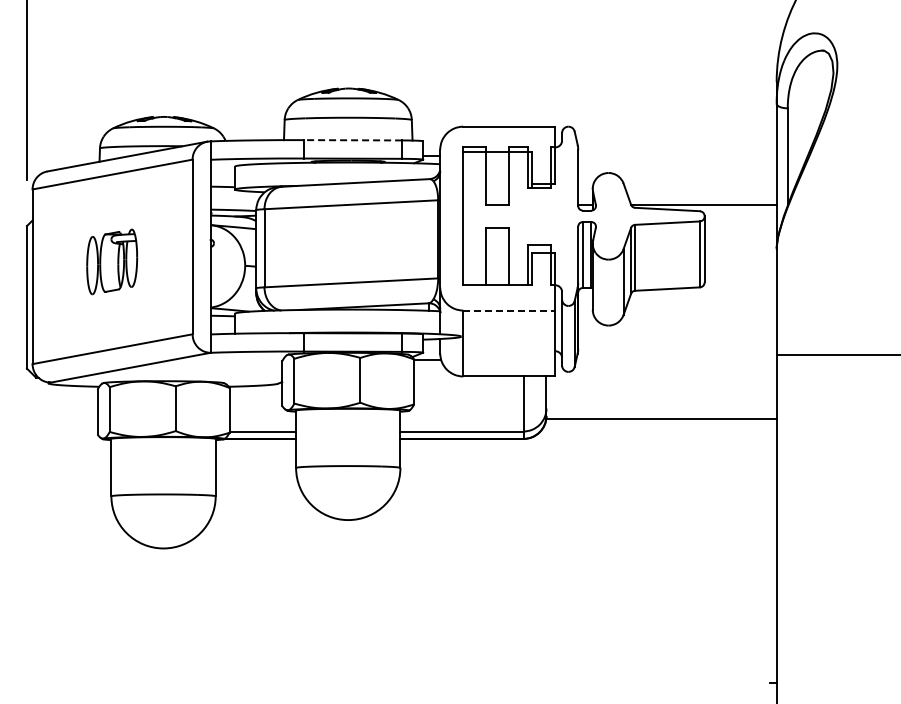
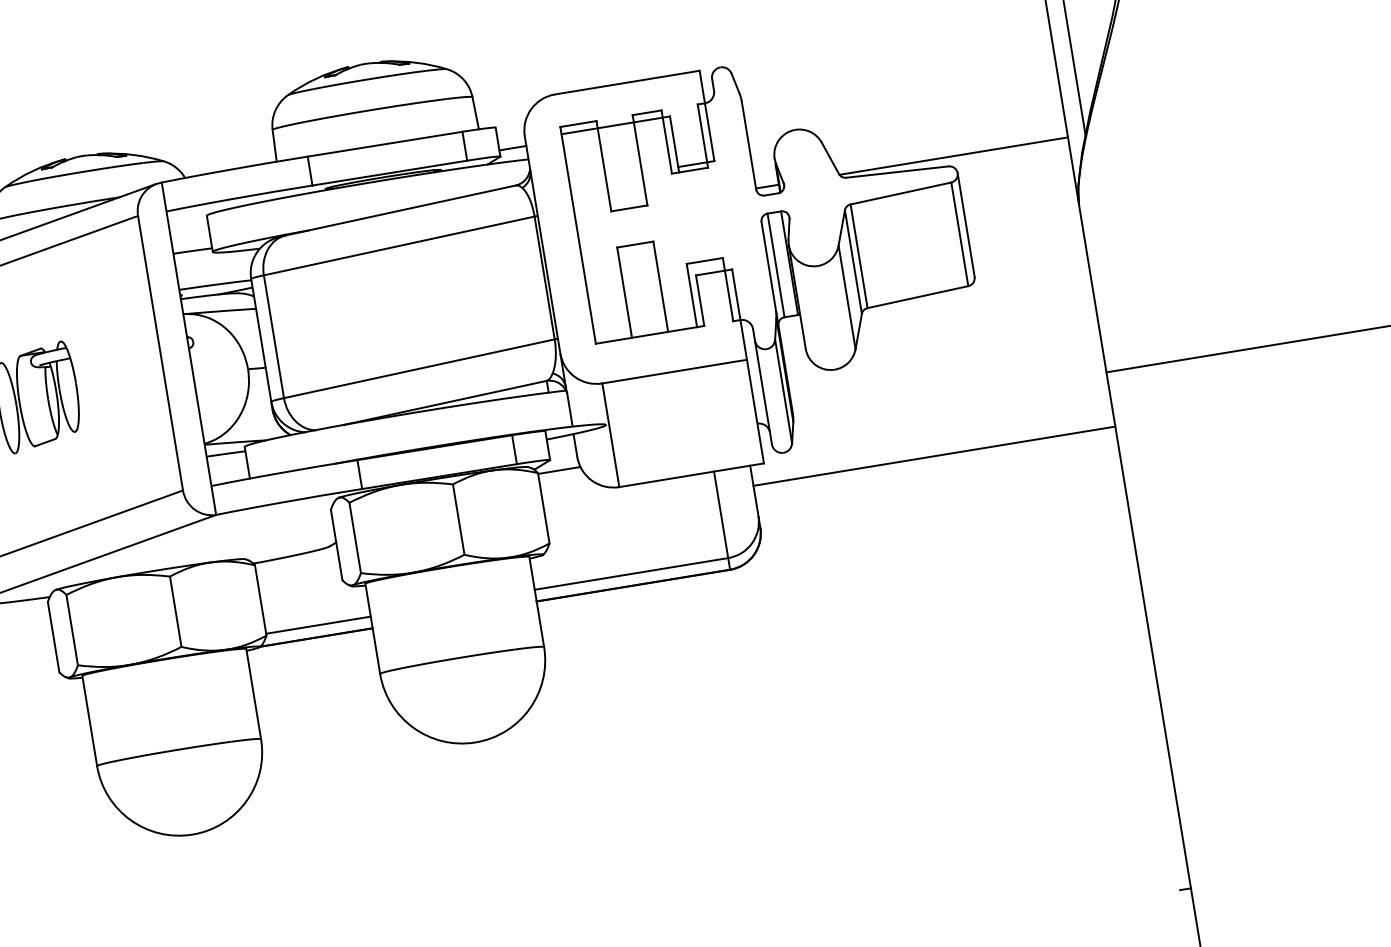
line: (352, 140) -> (384, 144), dashed -> solid
line: (509, 310) -> (675, 371), dashed -> solid
line: (661, 419) -> (934, 456), moved

